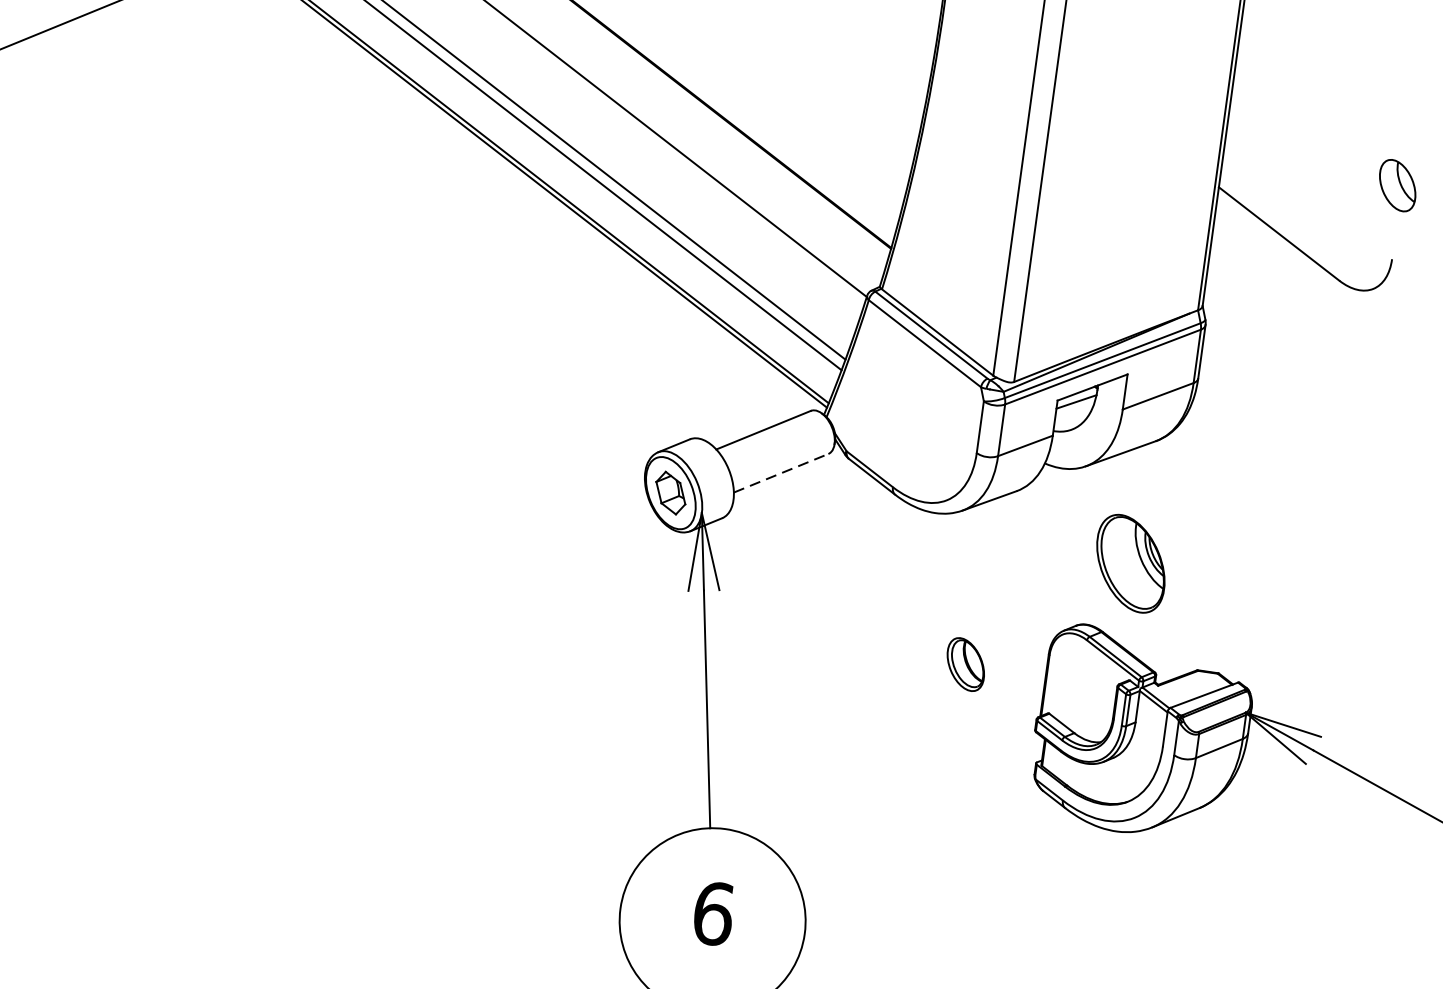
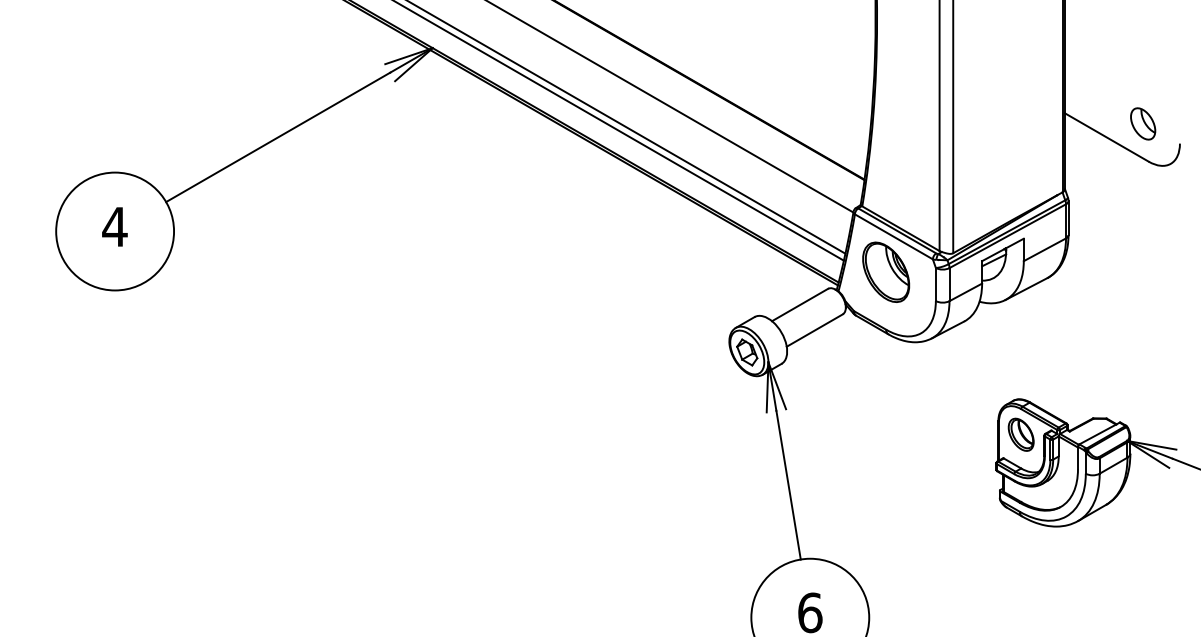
part: (1398, 185) -> (1143, 123), moved
line: (782, 473) -> (815, 330), dashed -> solid
part: (1131, 562) -> (886, 271), moved
part: (964, 663) -> (1020, 434), moved

